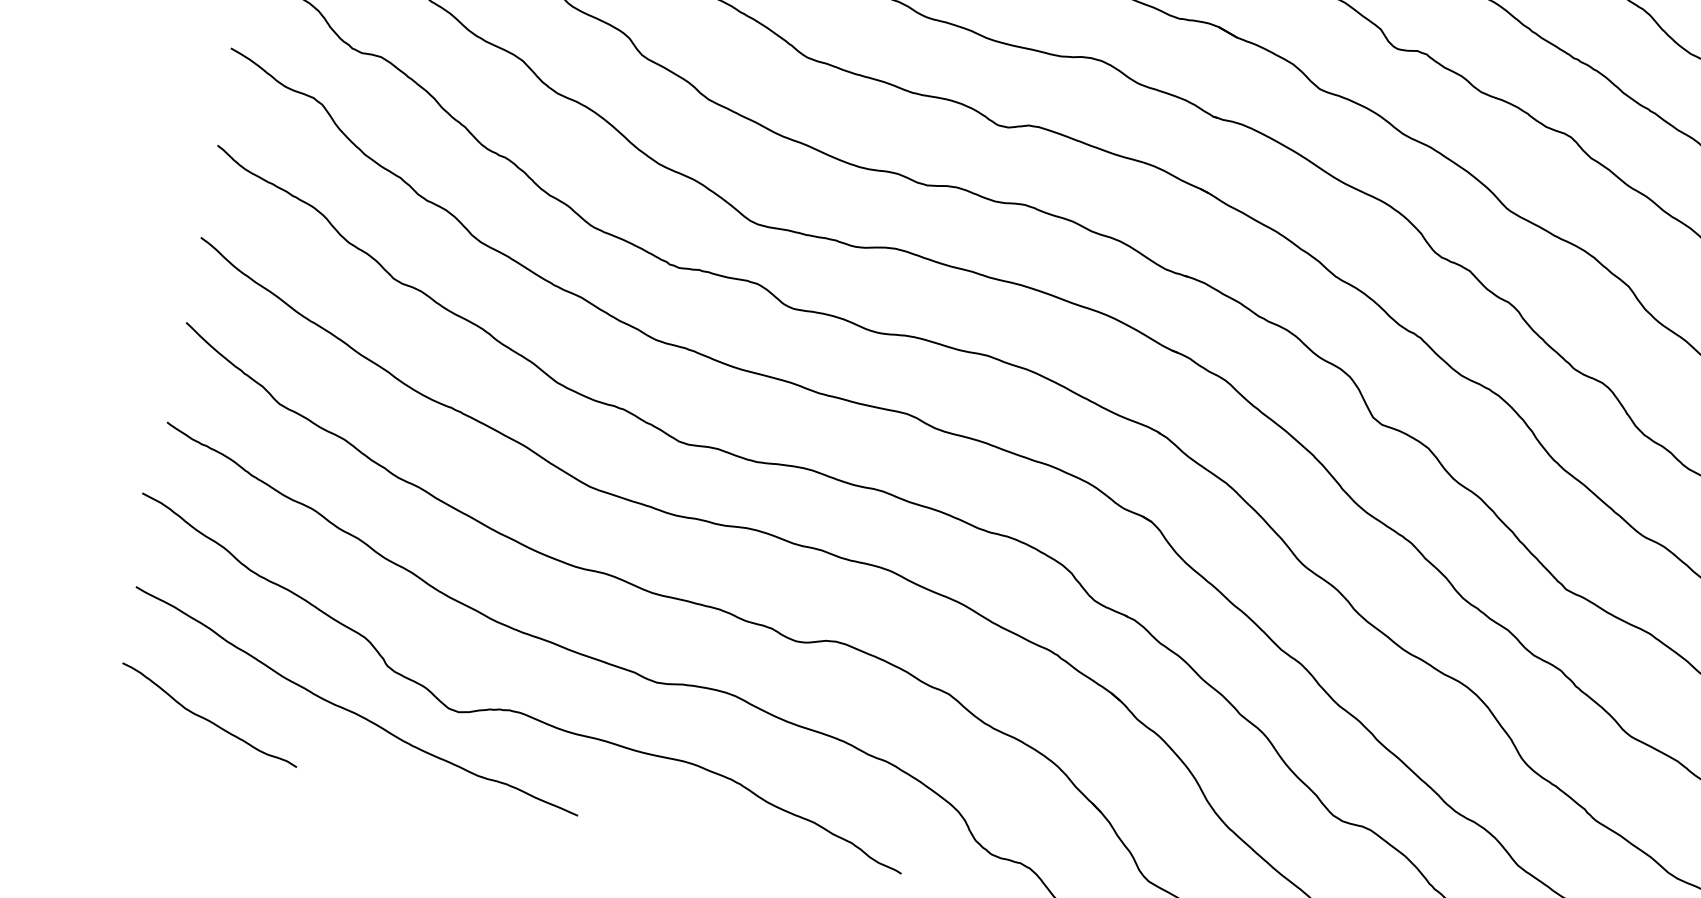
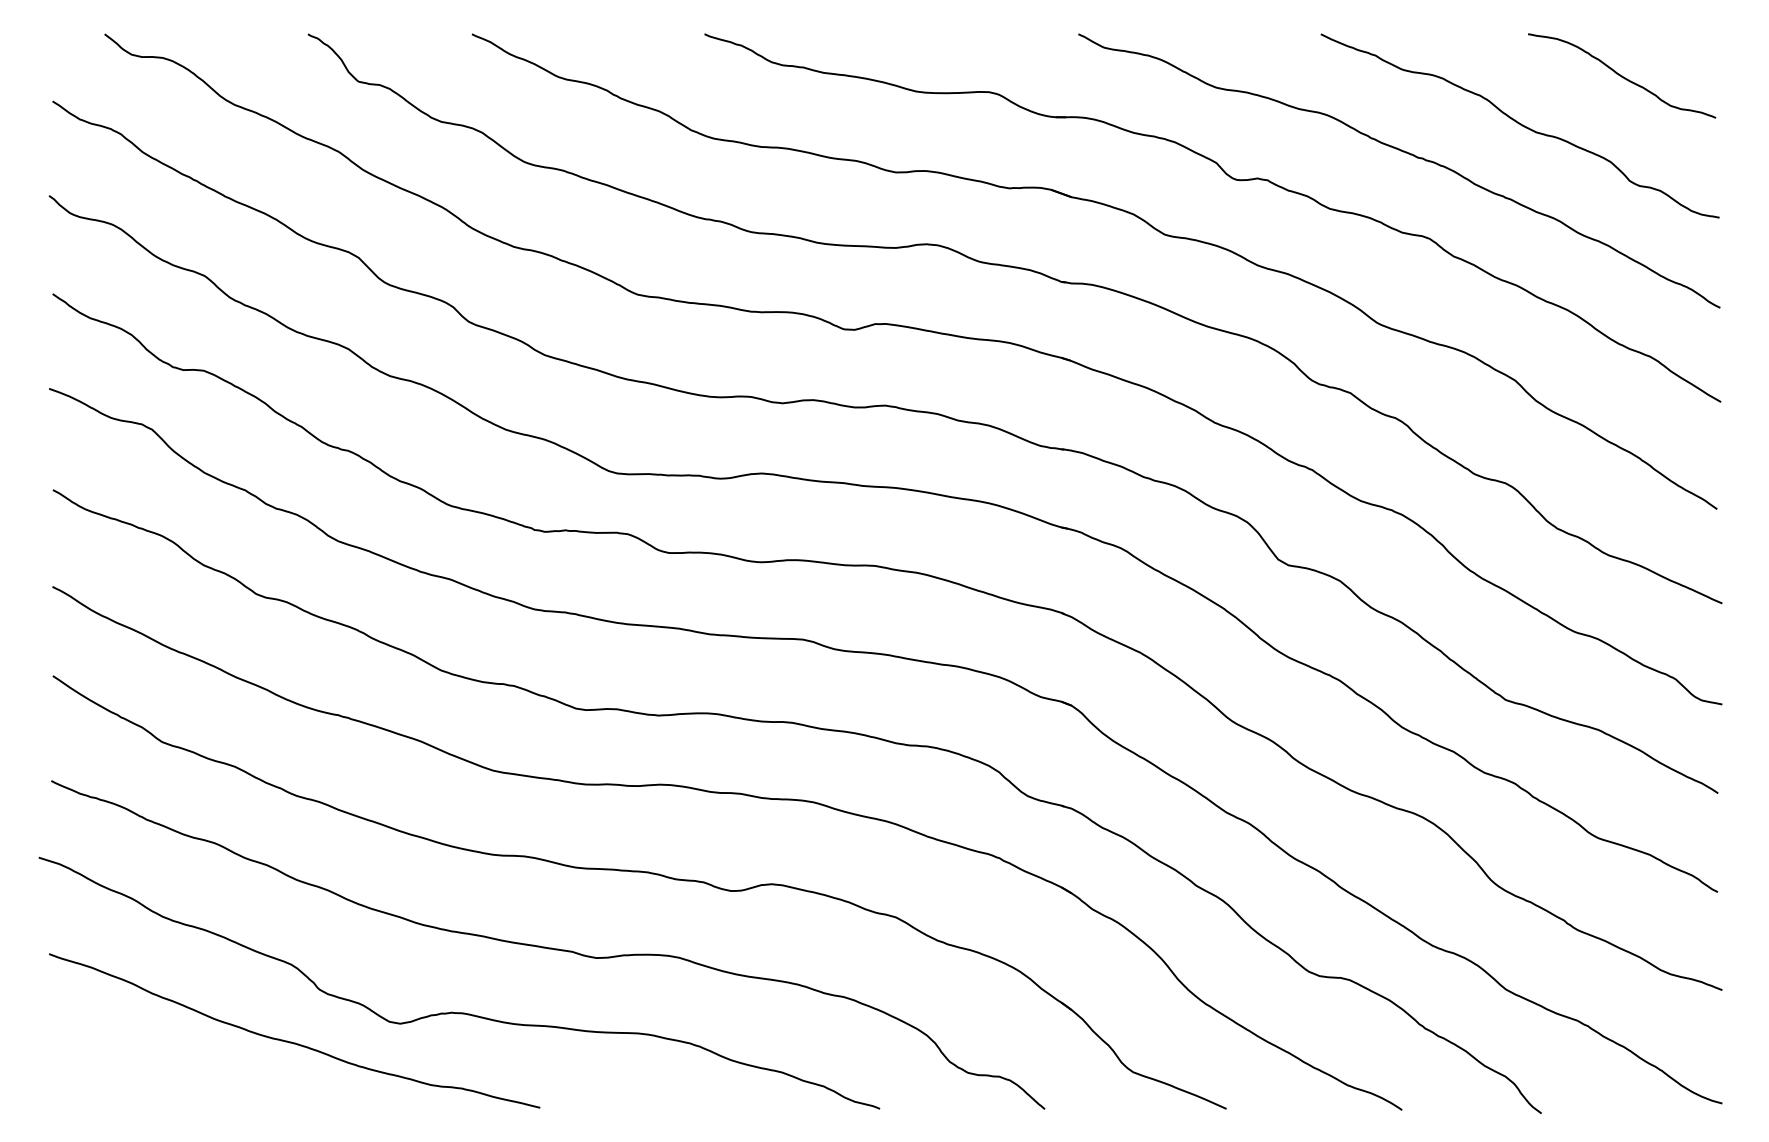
curve: (207, 718) -> (145, 1075), removed

